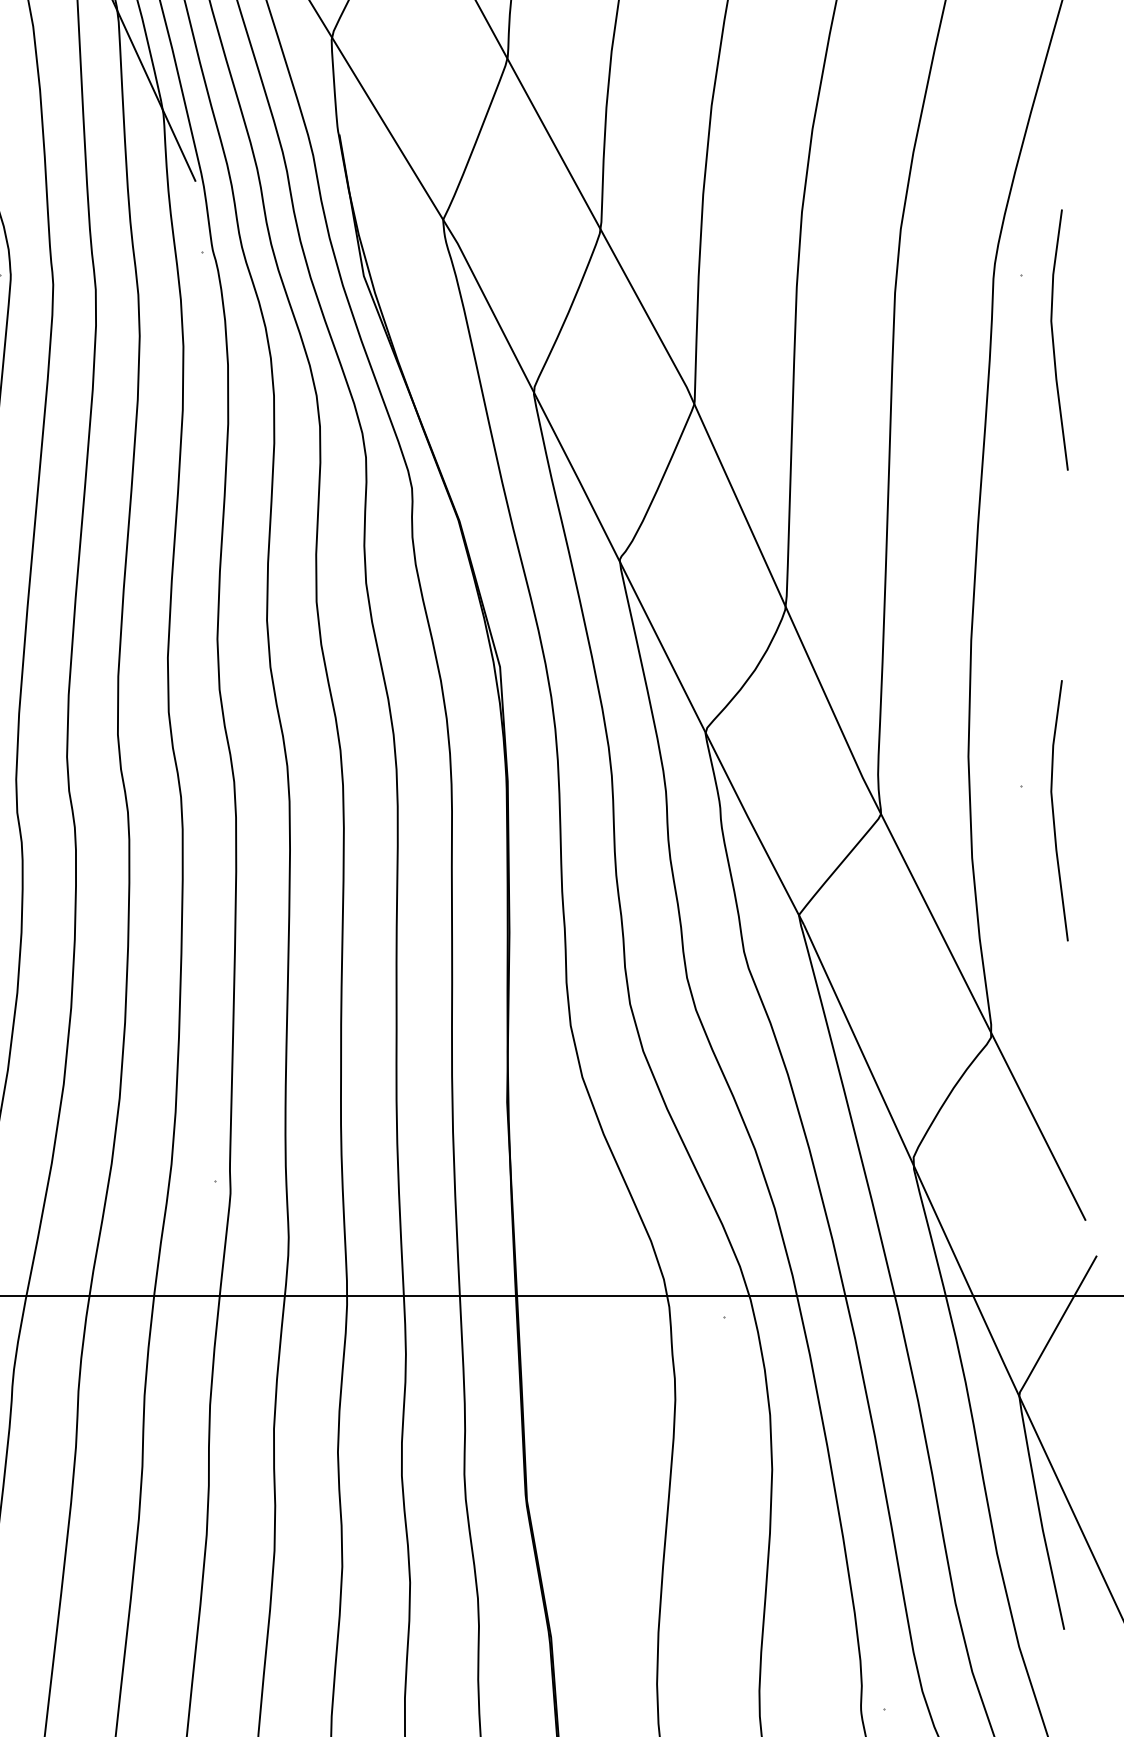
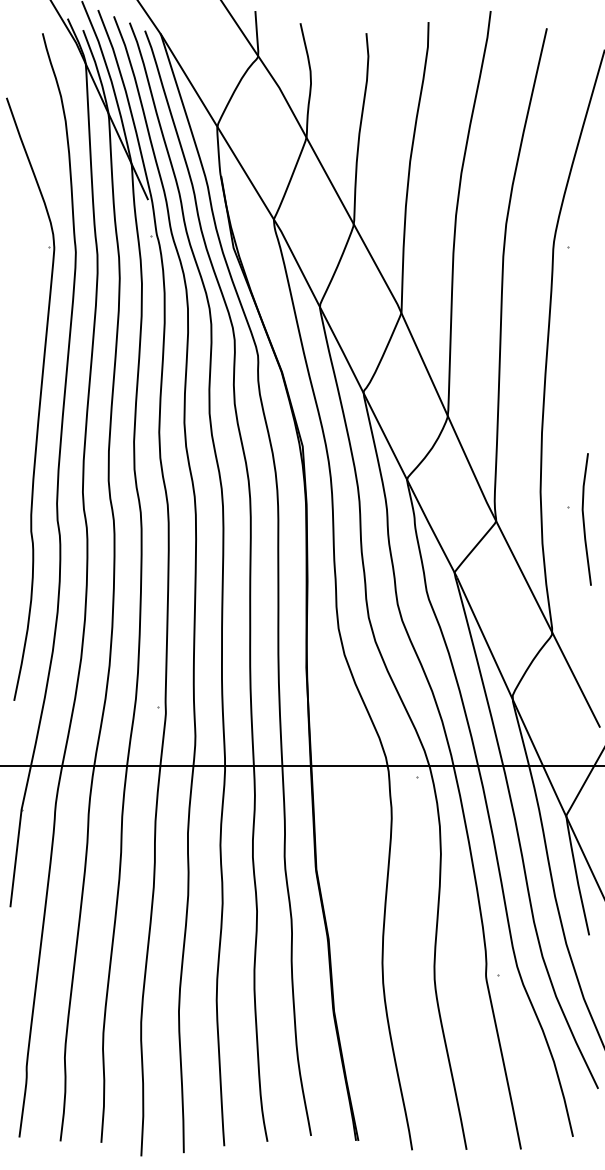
line: (1054, 340) -> (584, 280), removed

